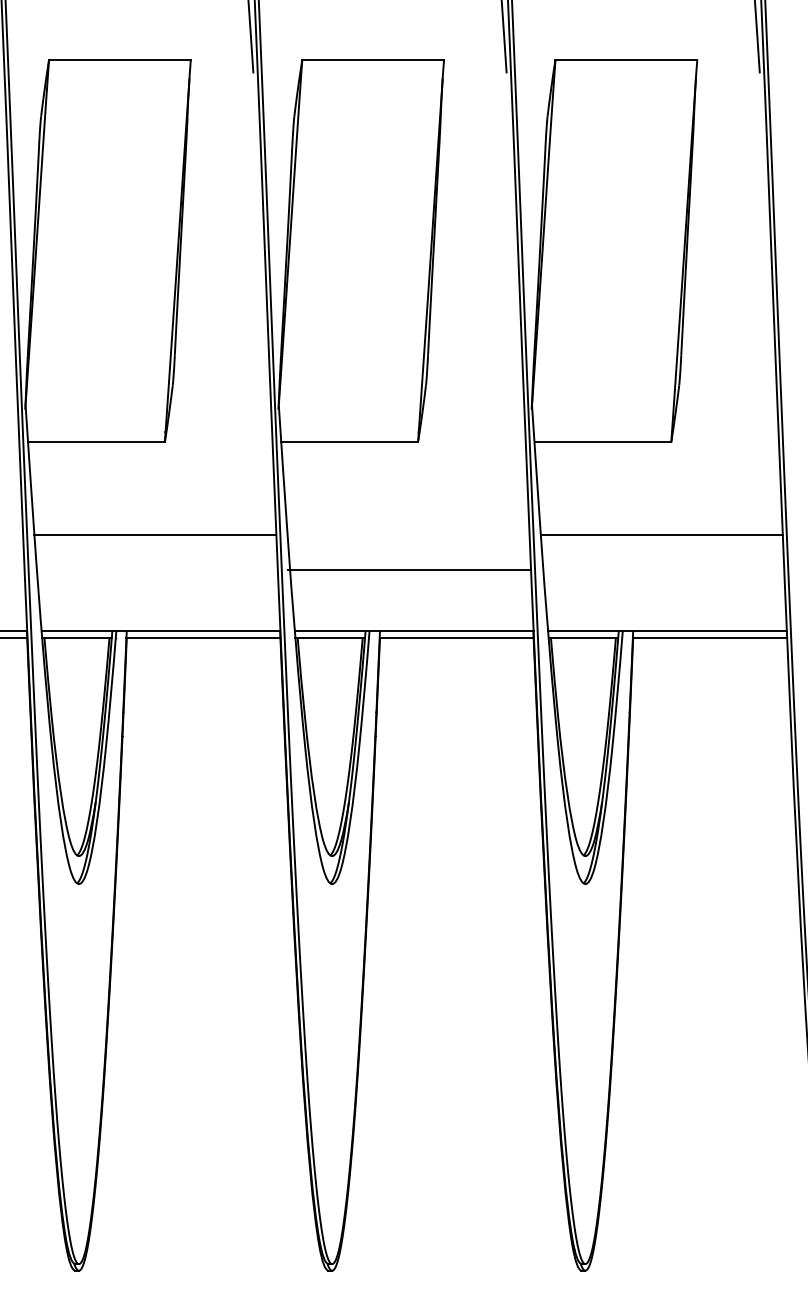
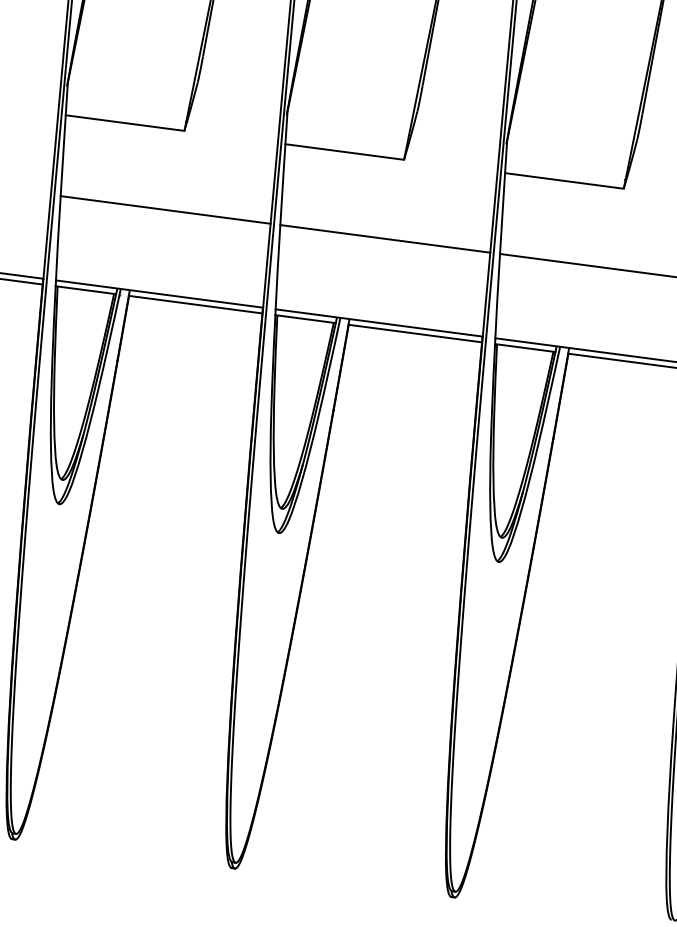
line: (408, 569) -> (385, 238), moved

